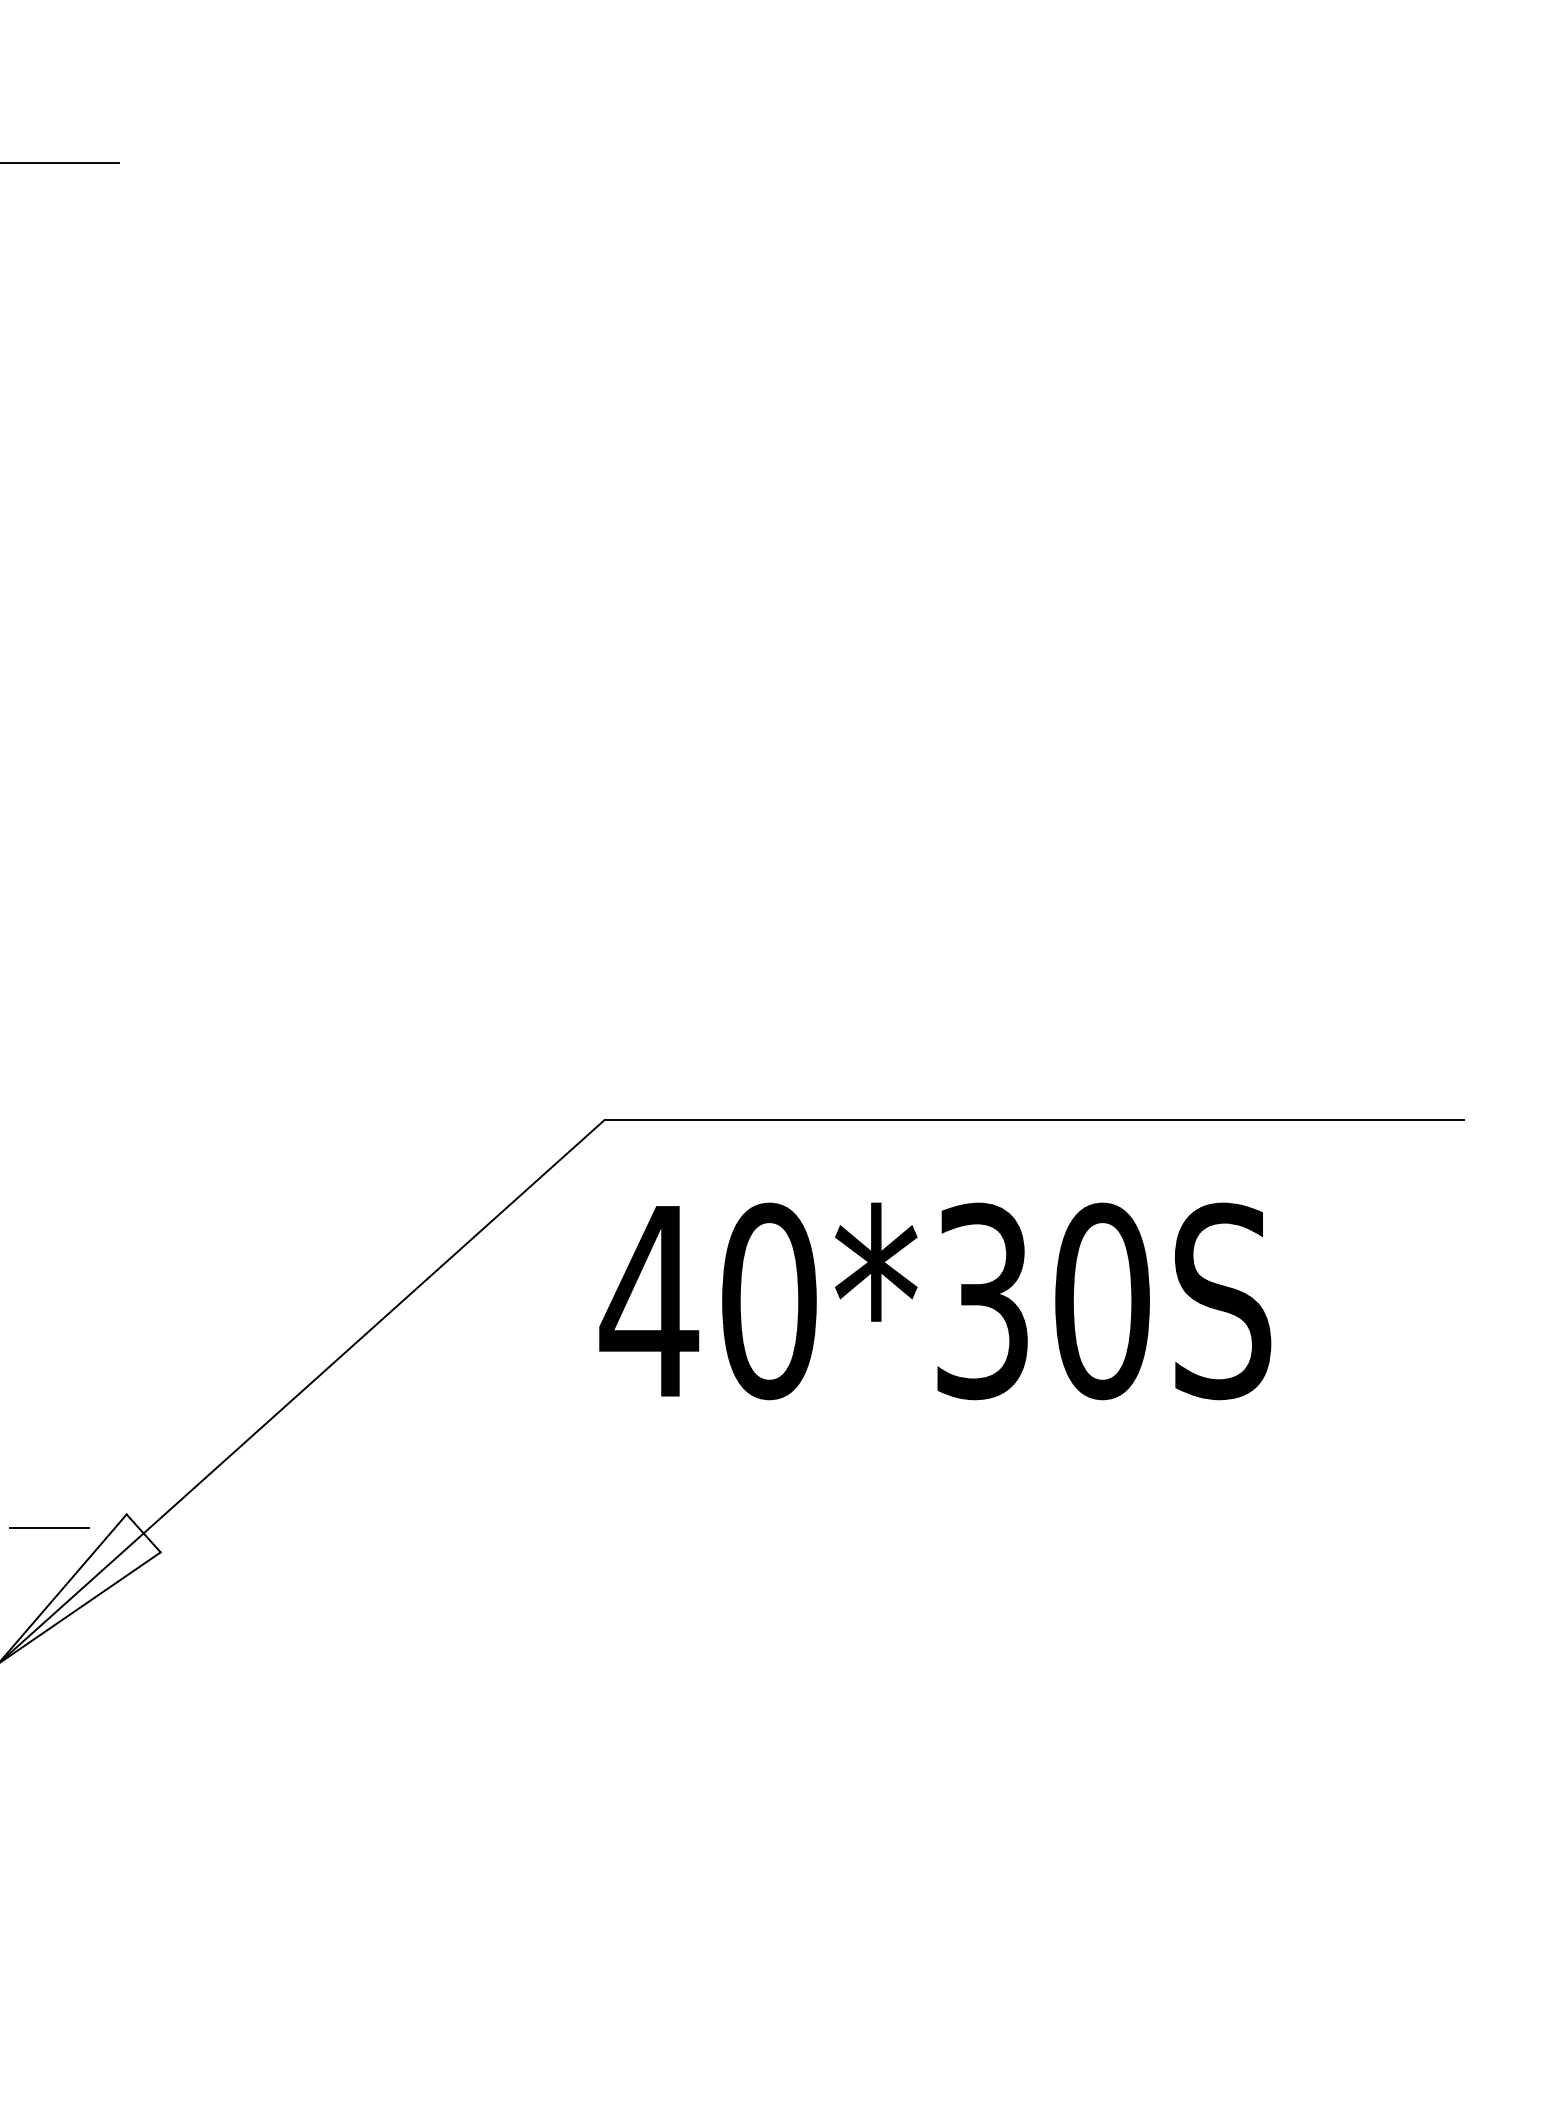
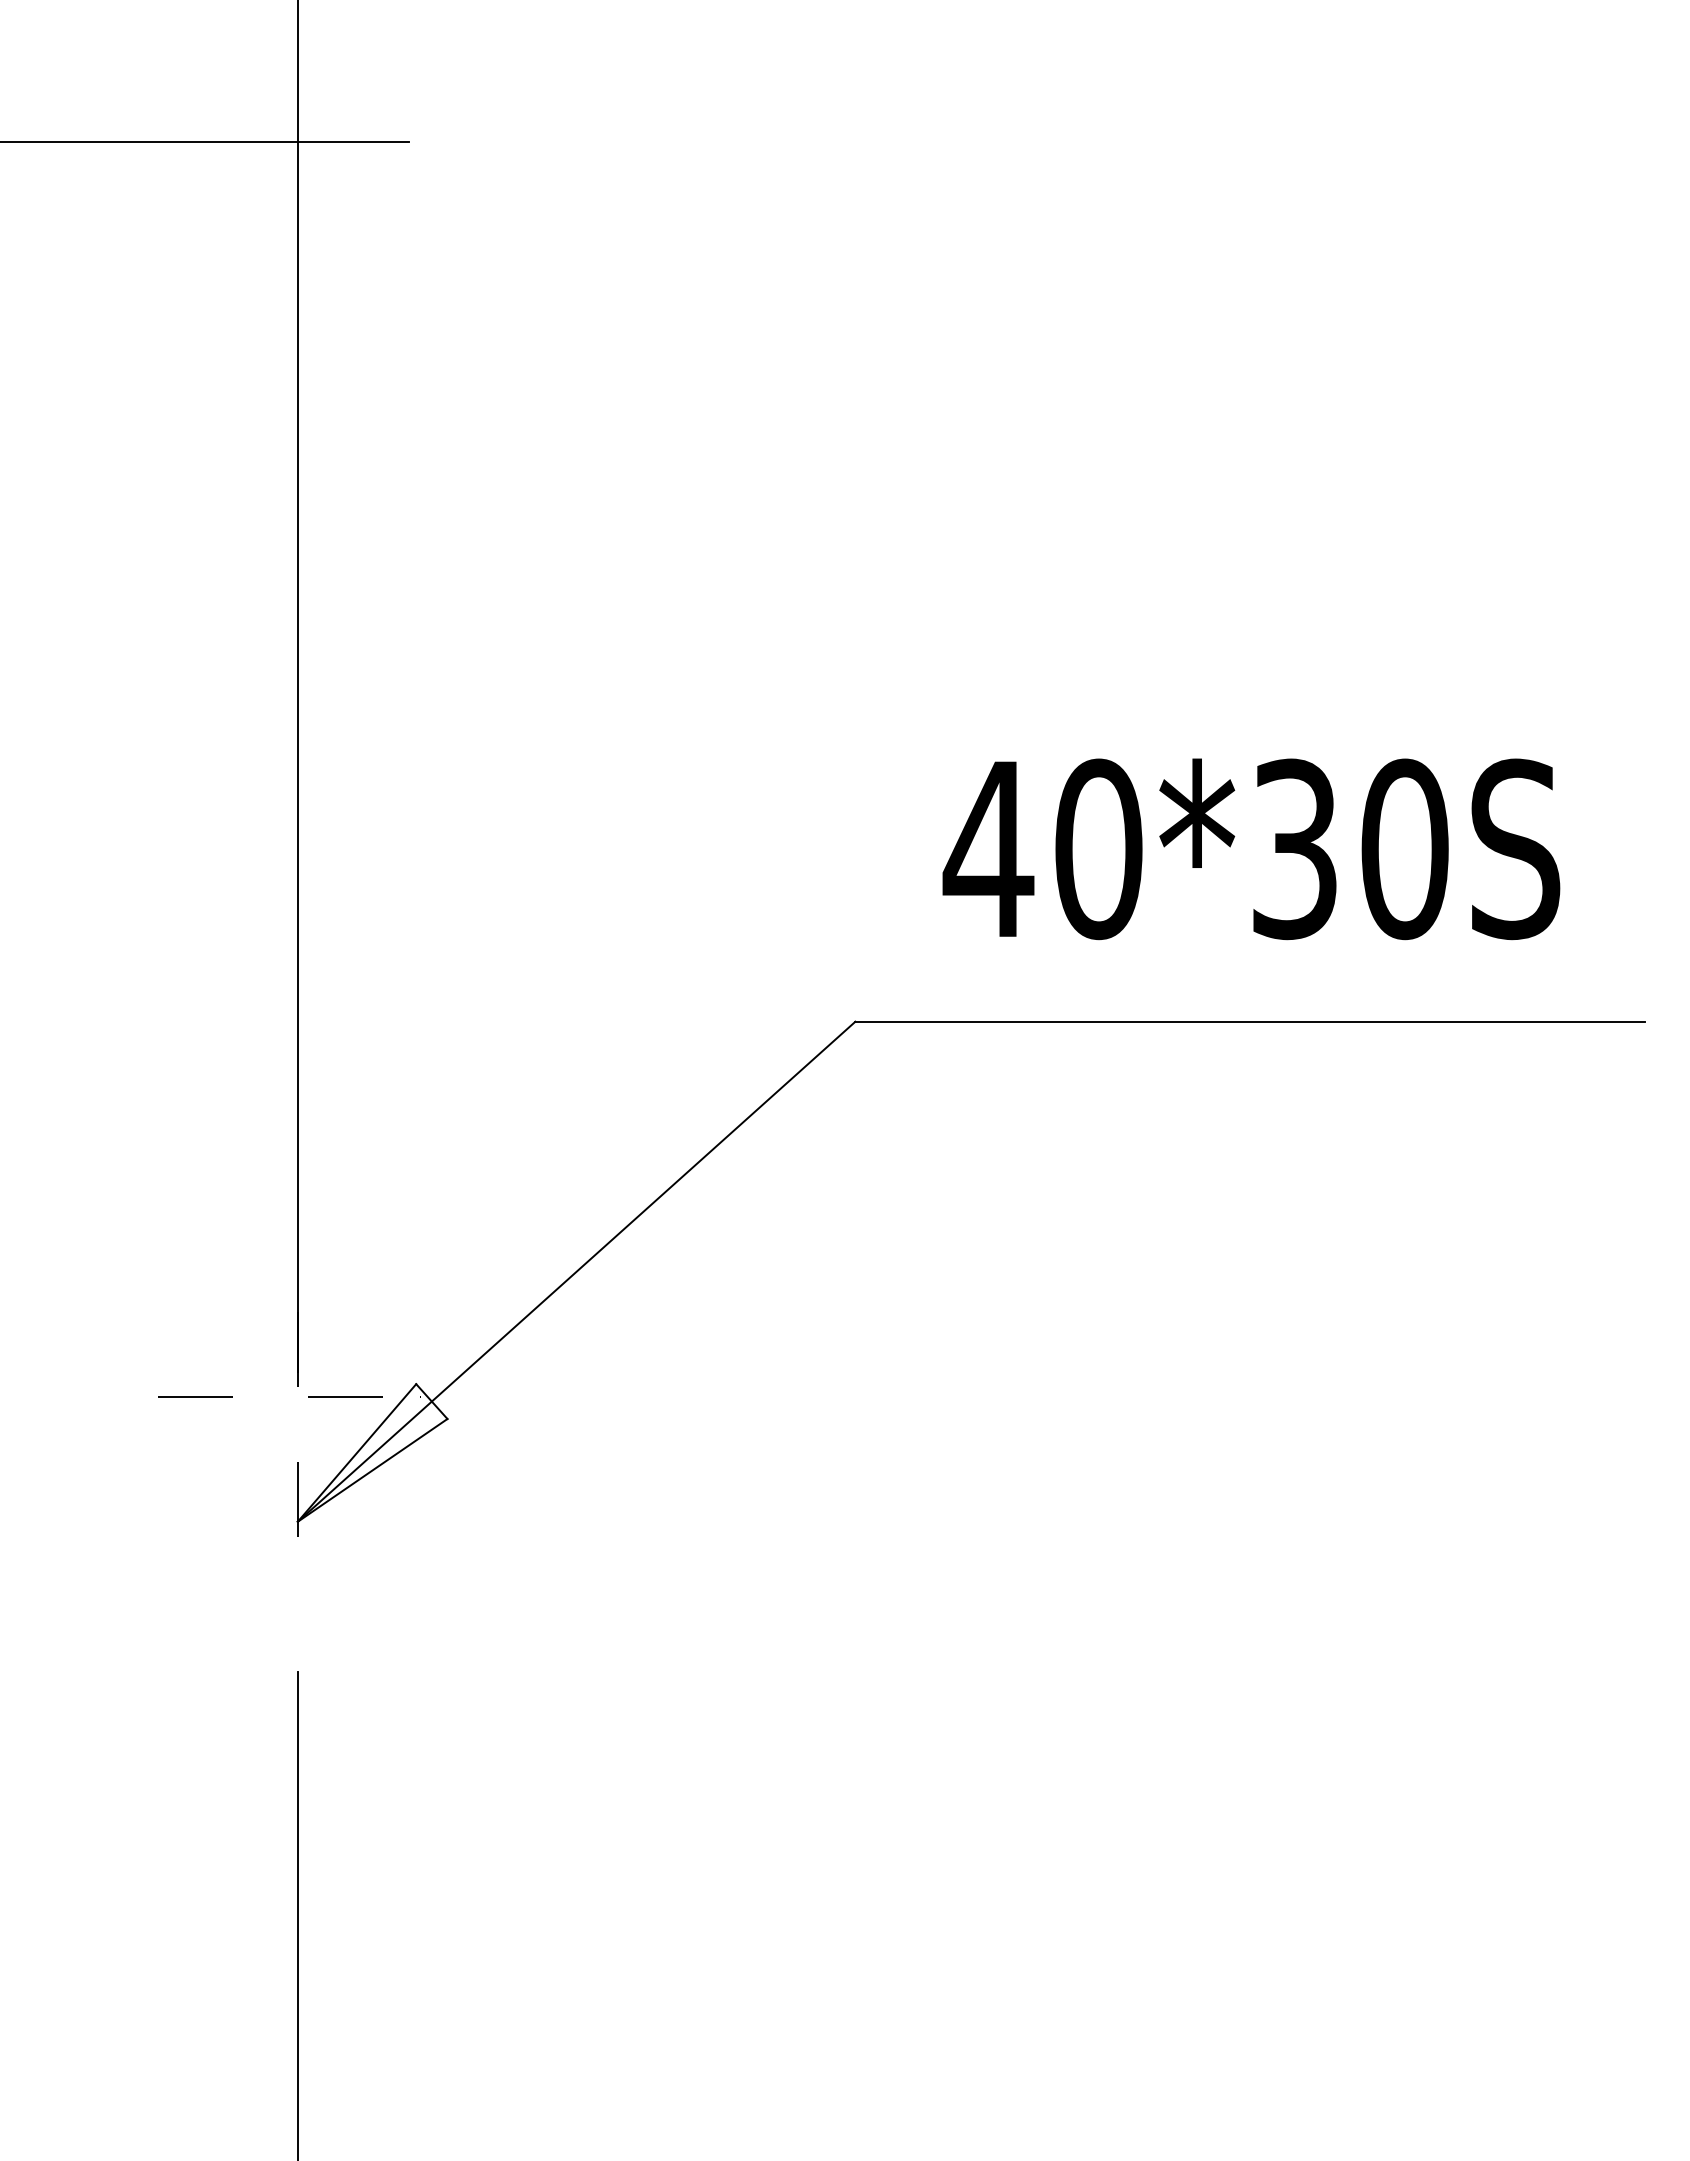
text: (935, 1301) -> (1251, 849), moved

